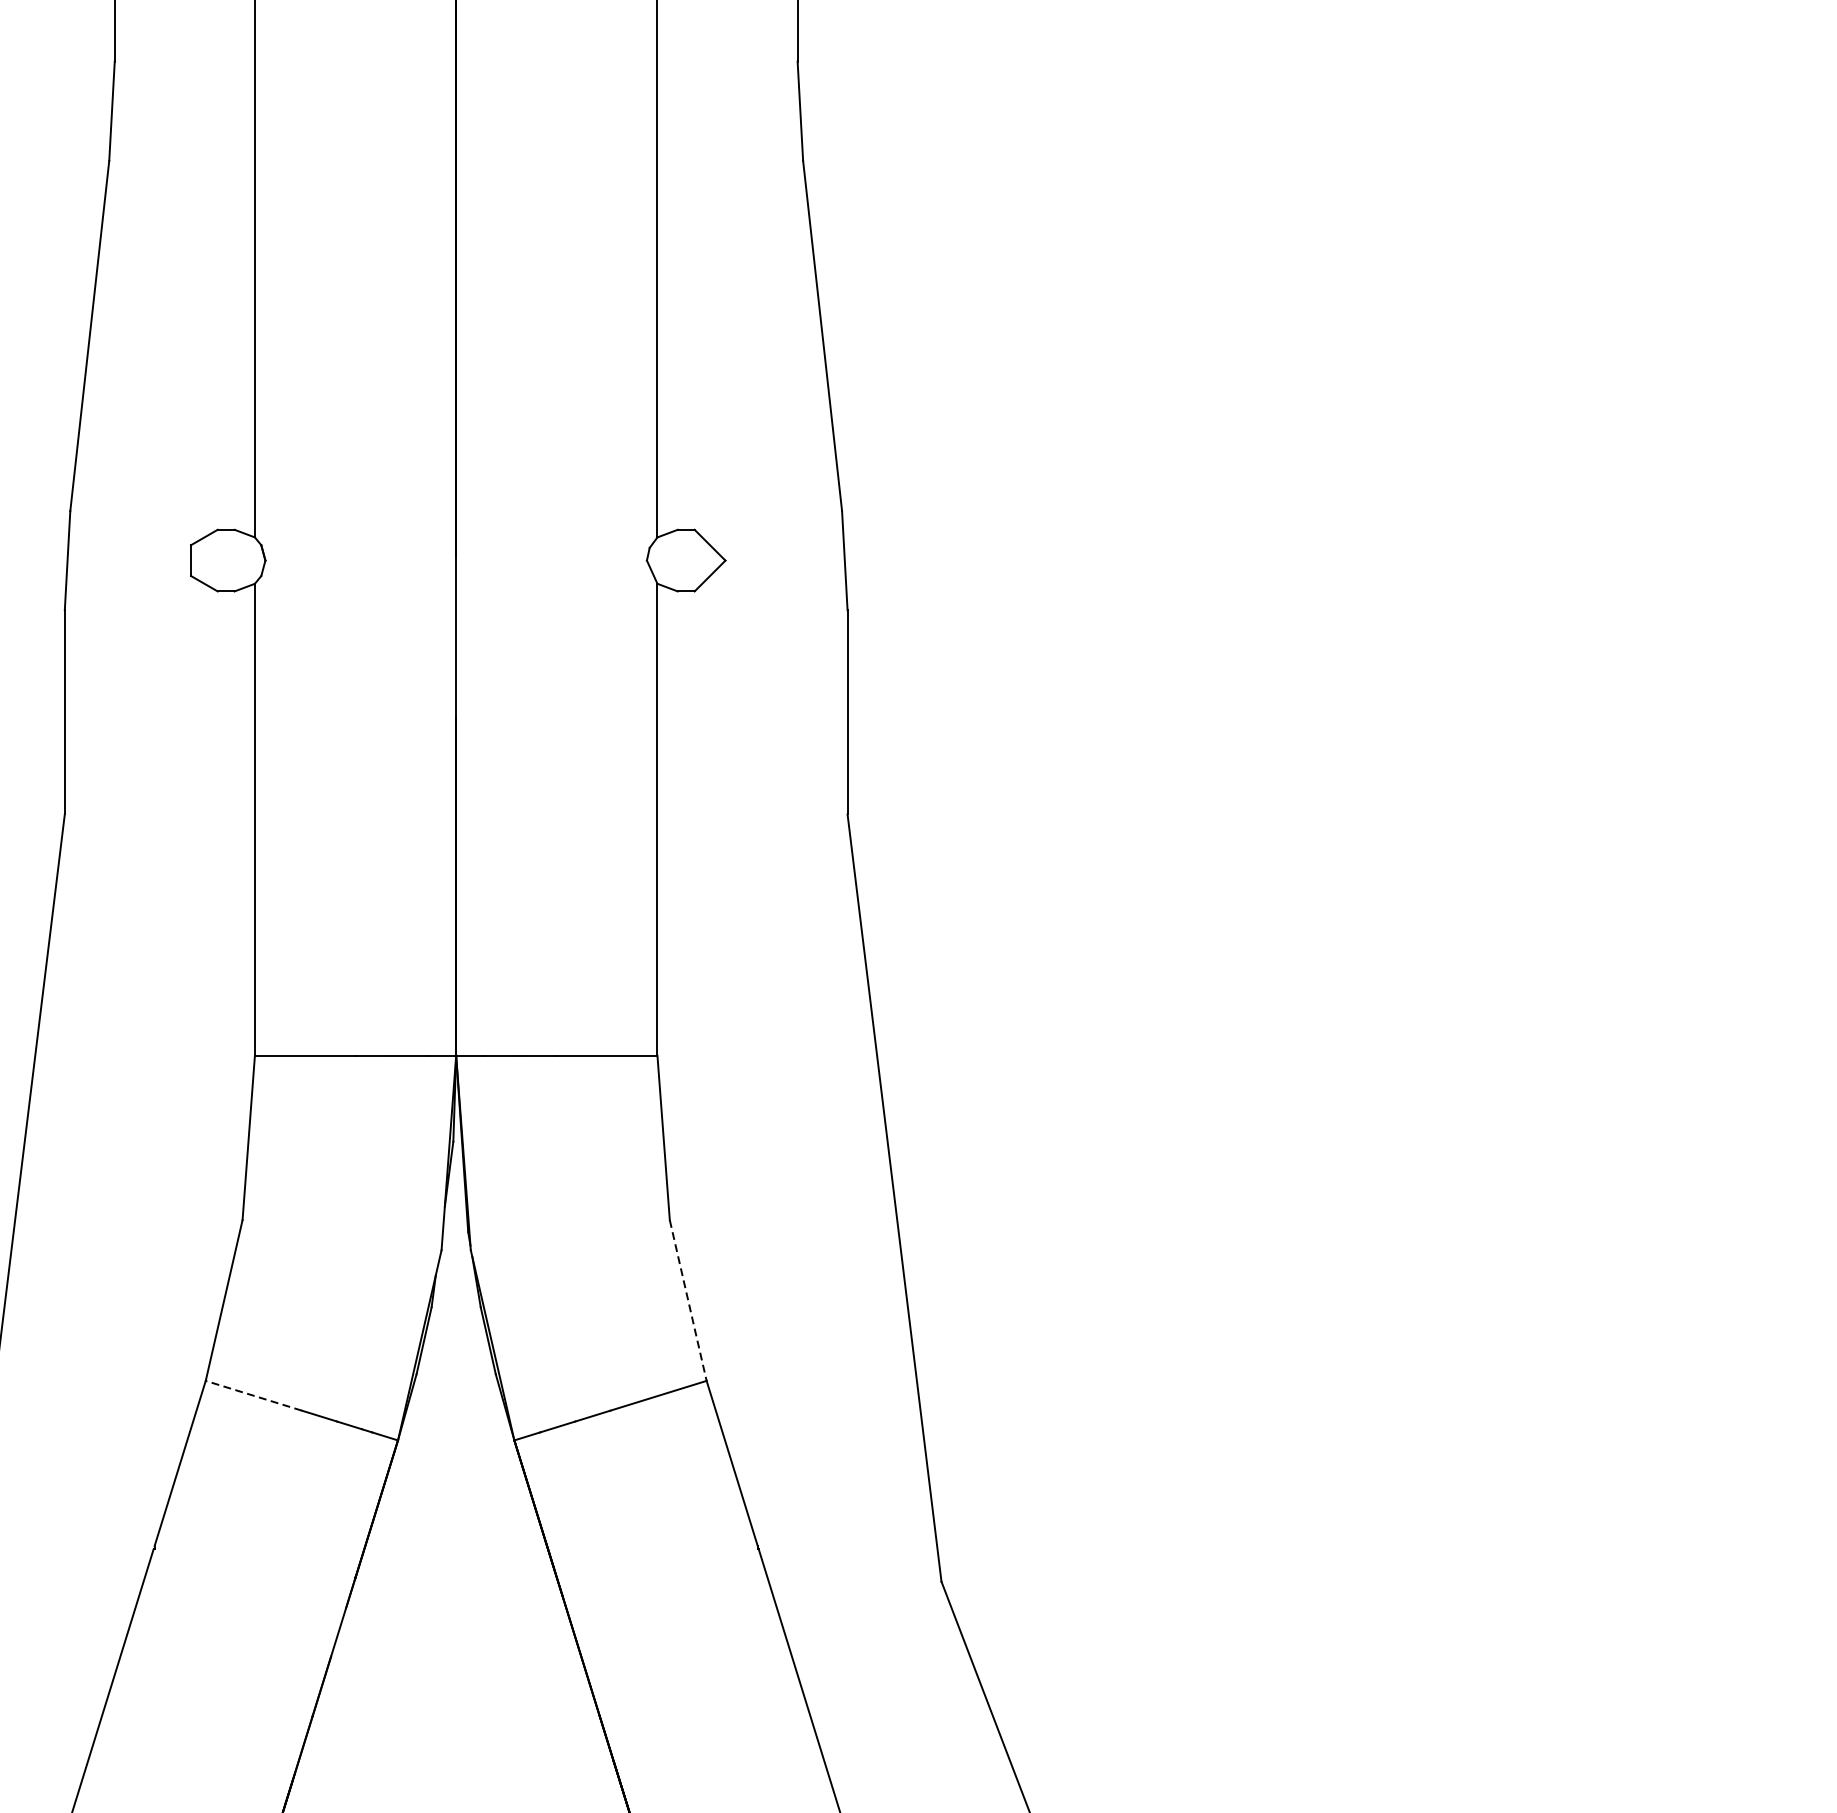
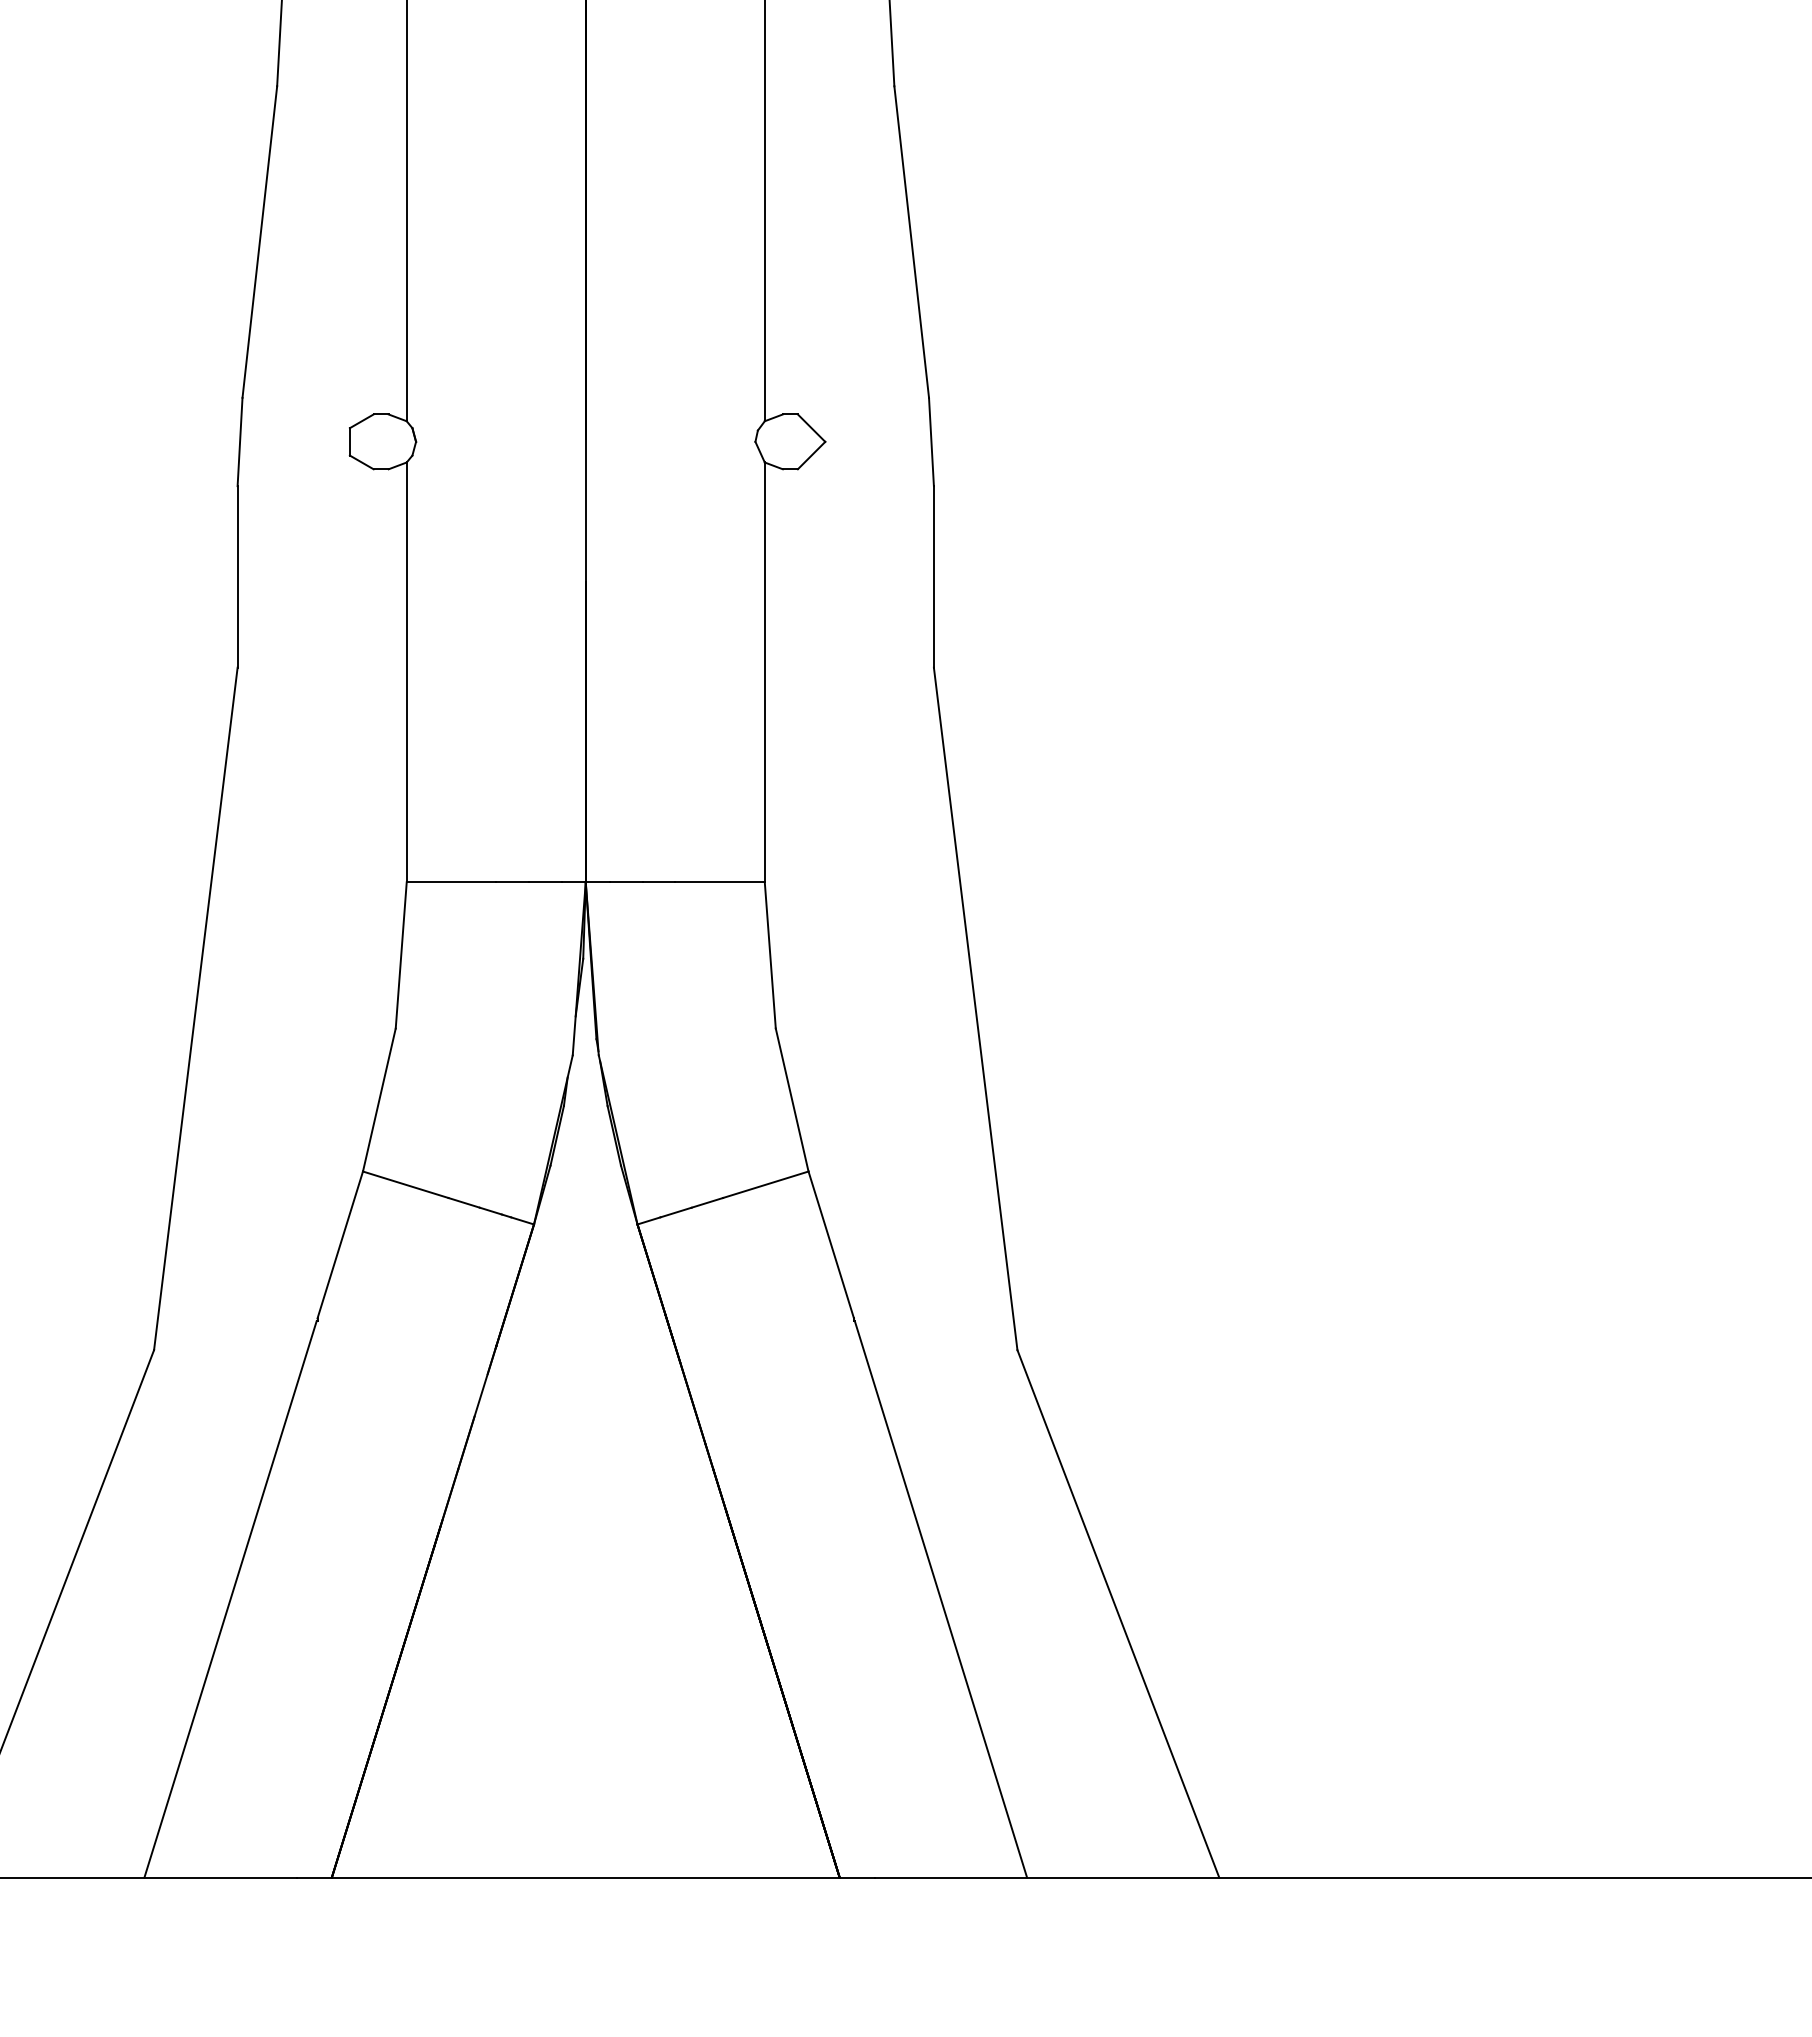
line: (688, 1301) -> (792, 1100), dashed -> solid
line: (253, 1395) -> (405, 1184), dashed -> solid

